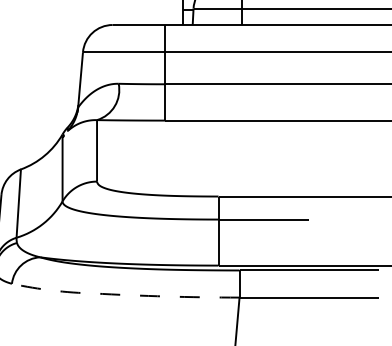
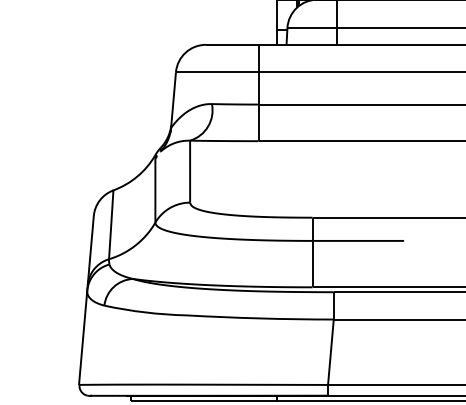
line: (124, 294) -> (217, 316), dashed -> solid

